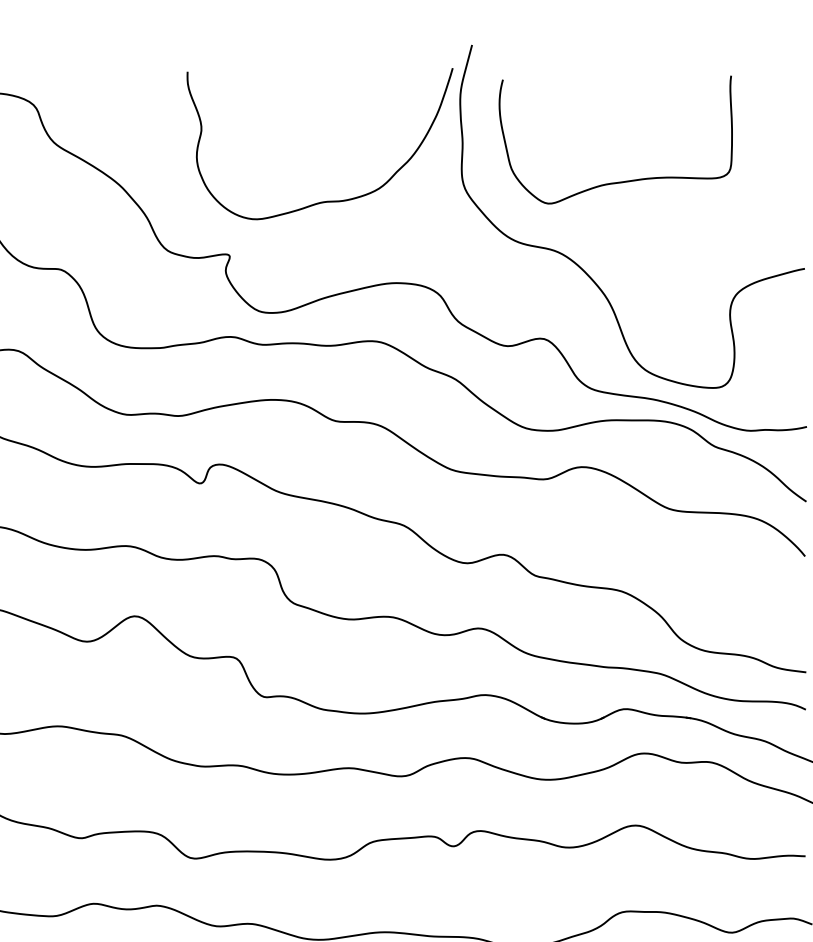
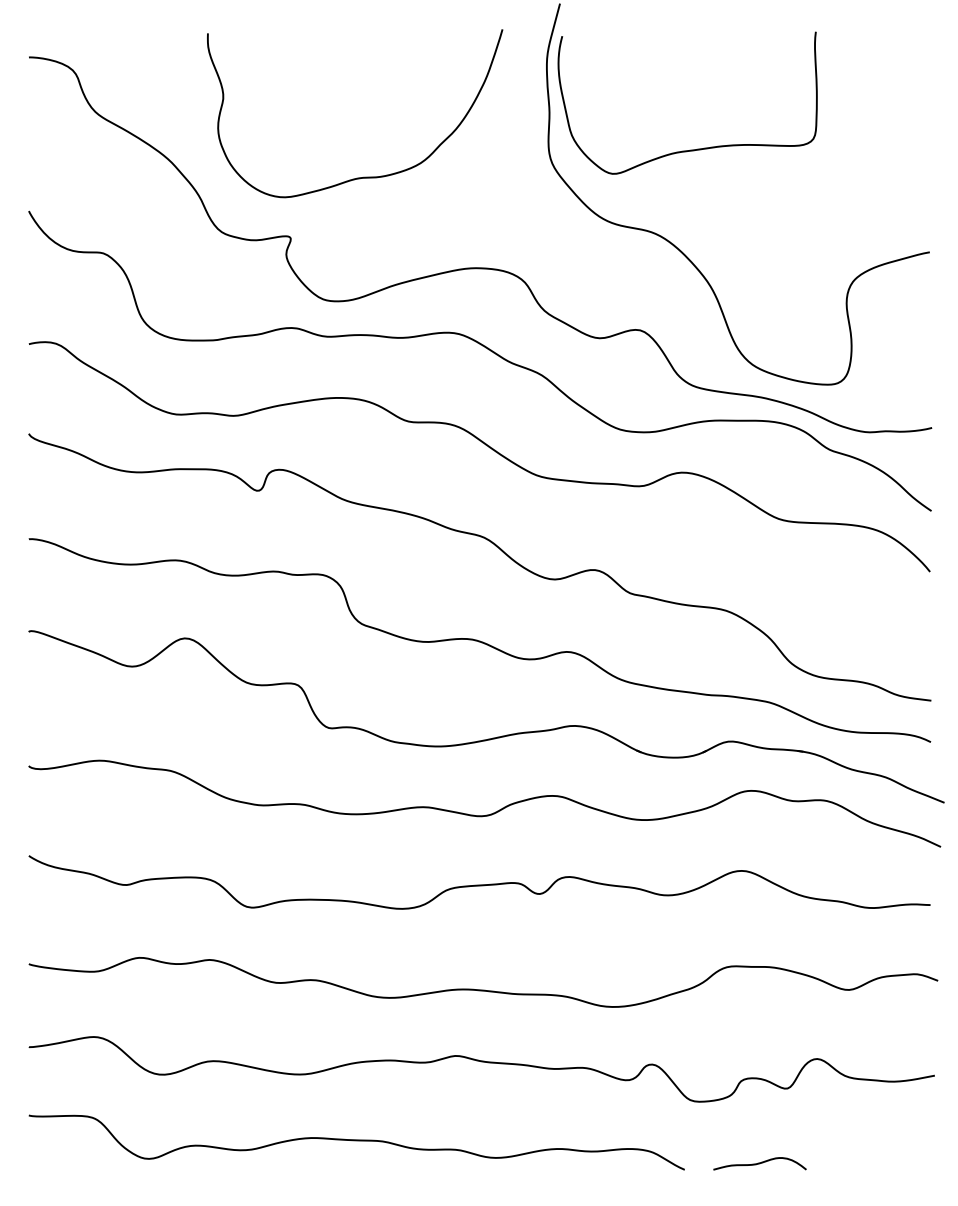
curve: (624, 180) -> (697, 148), moved
curve: (327, 200) -> (363, 176), moved

